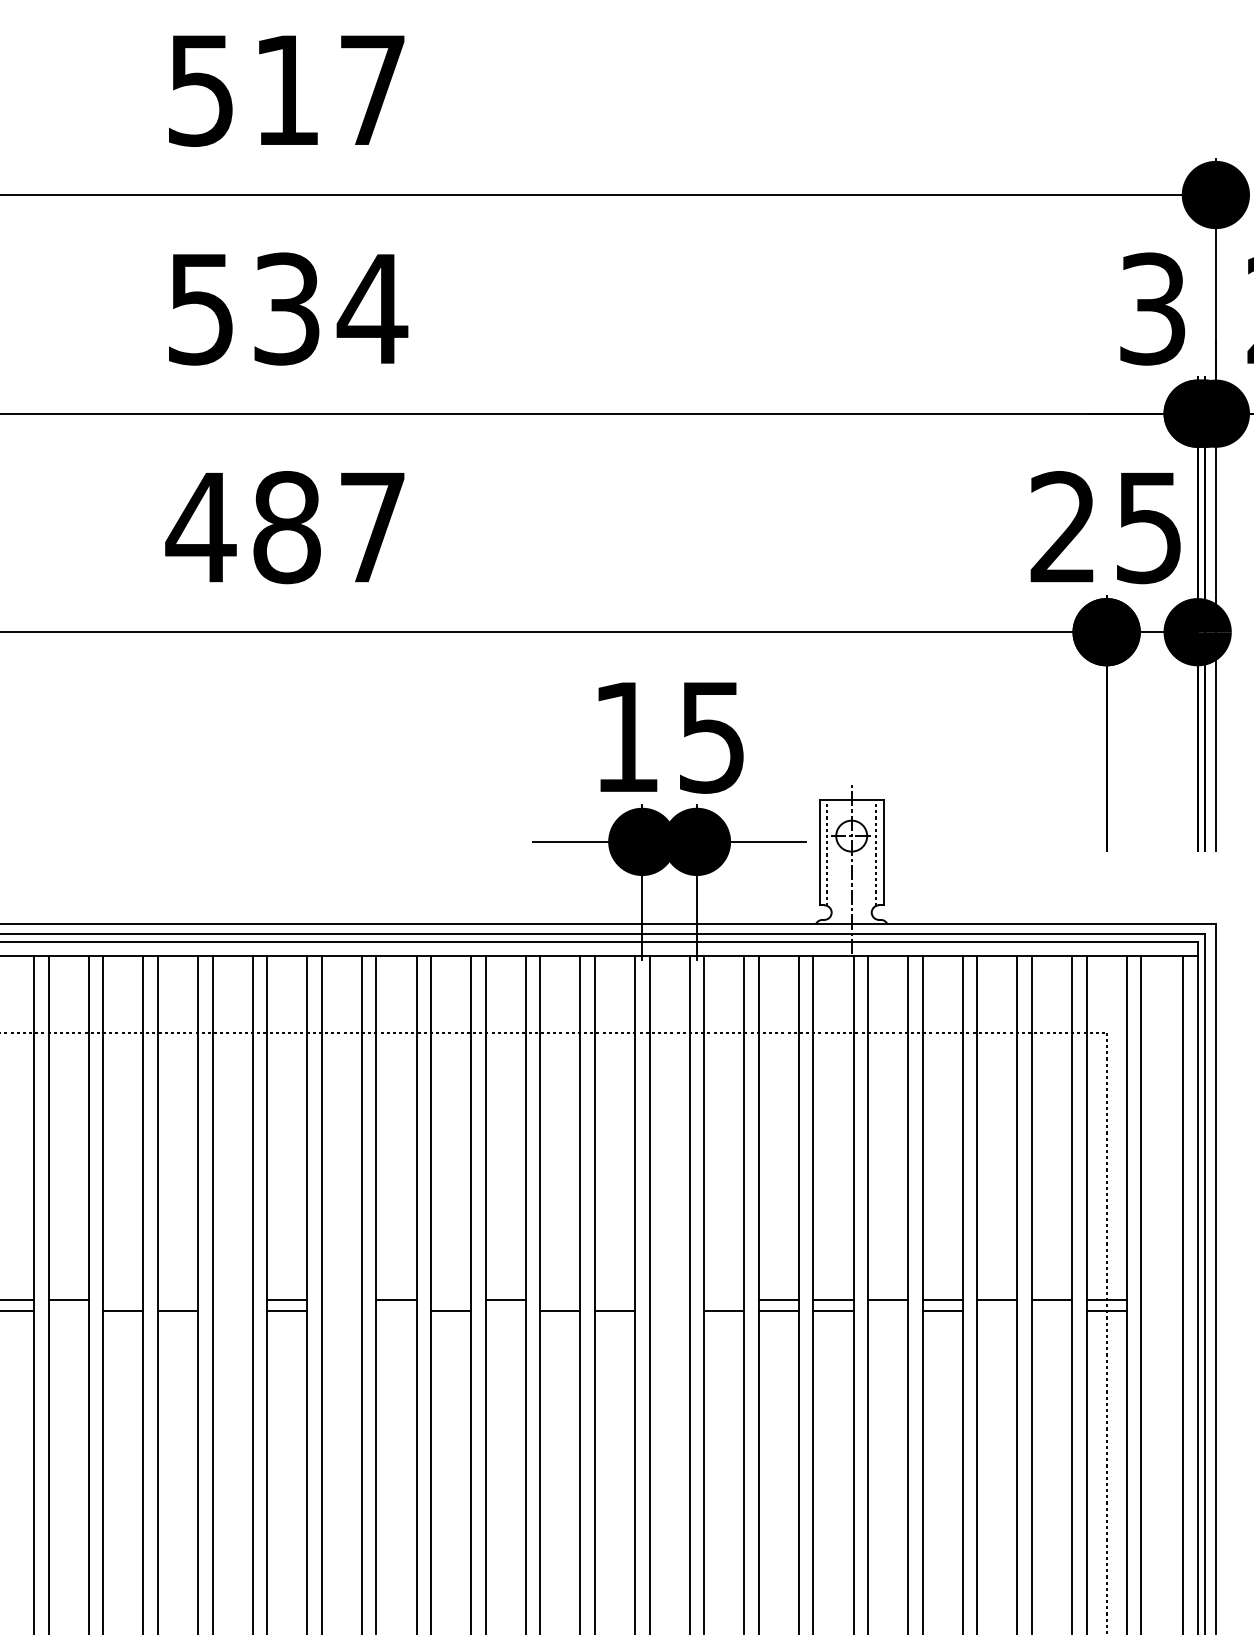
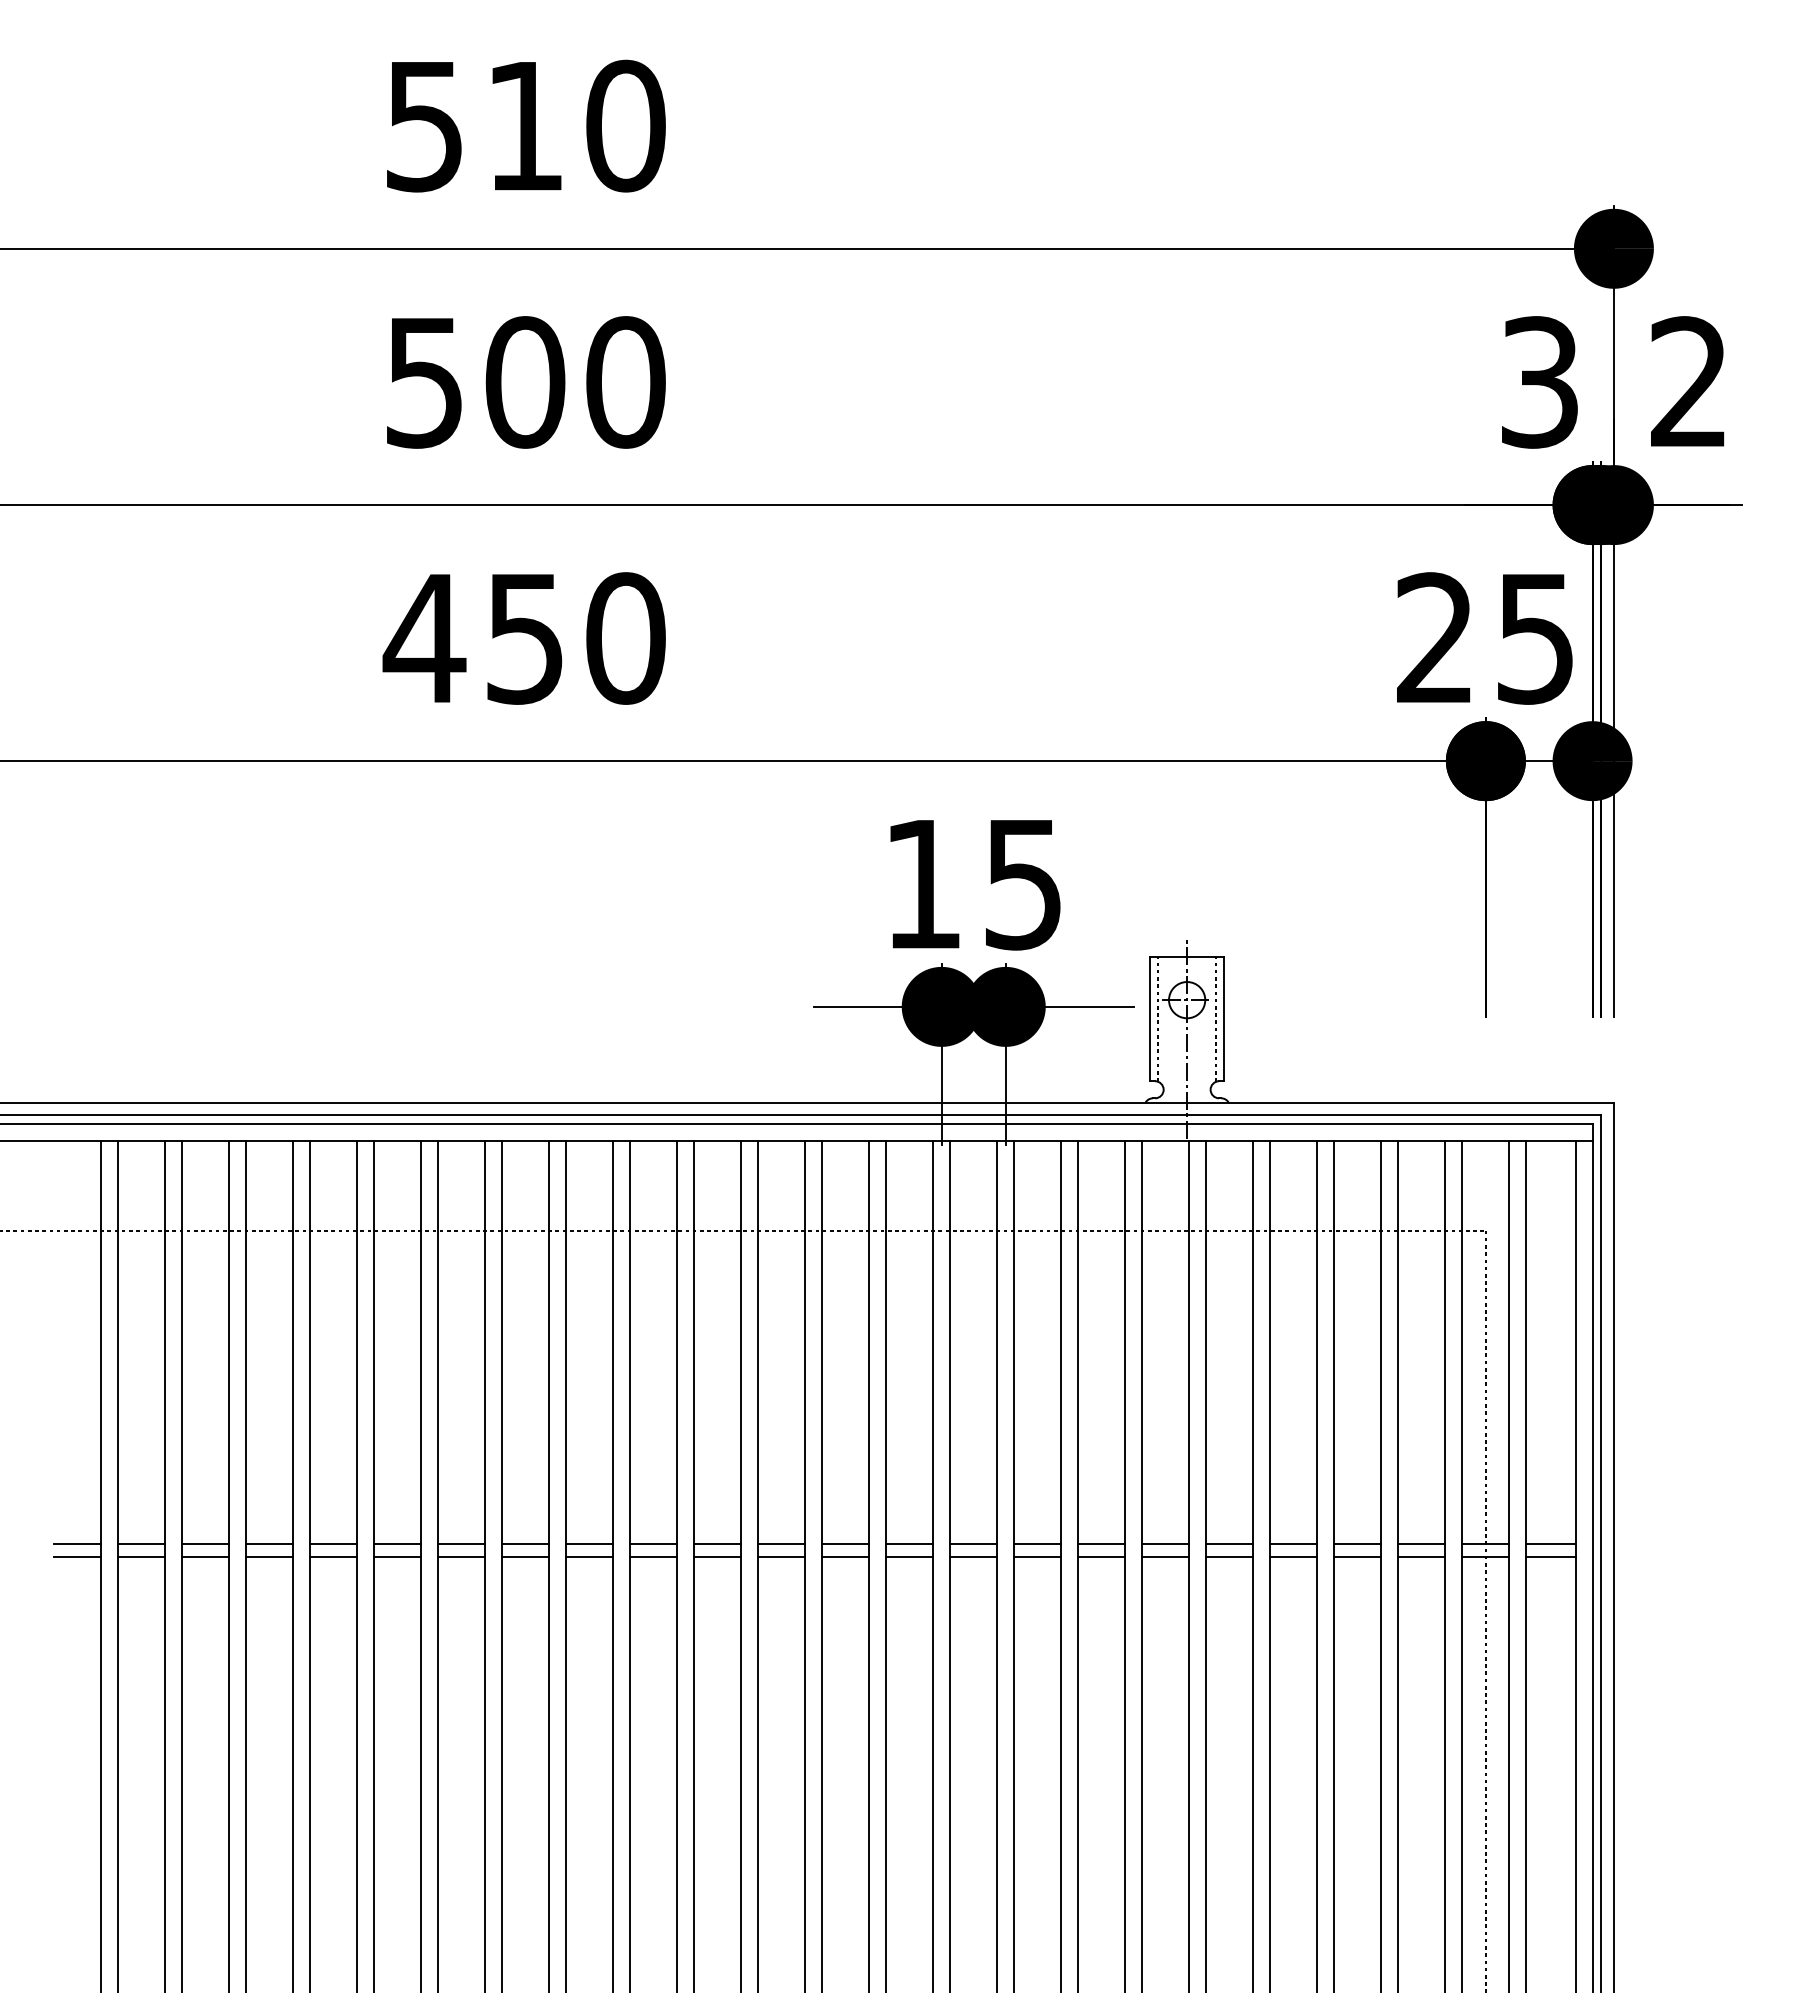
text: (372, 89) -> (625, 125), 517 -> 510
text: (330, 309) -> (576, 382), 534 -> 500
text: (329, 527) -> (575, 638), 487 -> 450
line: (123, 1300) -> (333, 1544), added
line: (177, 1300) -> (397, 1544), added
line: (232, 1300) -> (461, 1544), added
line: (341, 1300) -> (589, 1544), added
line: (450, 1300) -> (717, 1544), added
line: (560, 1300) -> (845, 1544), added
line: (614, 1300) -> (909, 1544), added
line: (669, 1300) -> (973, 1544), added
line: (724, 1300) -> (1037, 1544), added
line: (1161, 1300) -> (1550, 1544), added
line: (68, 1311) -> (269, 1557), added
line: (232, 1311) -> (461, 1557), added
line: (341, 1311) -> (589, 1557), added
line: (396, 1311) -> (653, 1557), added
line: (505, 1311) -> (781, 1557), added
line: (669, 1311) -> (973, 1557), added
line: (887, 1311) -> (1229, 1557), added
line: (997, 1311) -> (1357, 1557), added
line: (1051, 1311) -> (1421, 1557), added
line: (1161, 1311) -> (1550, 1557), added

